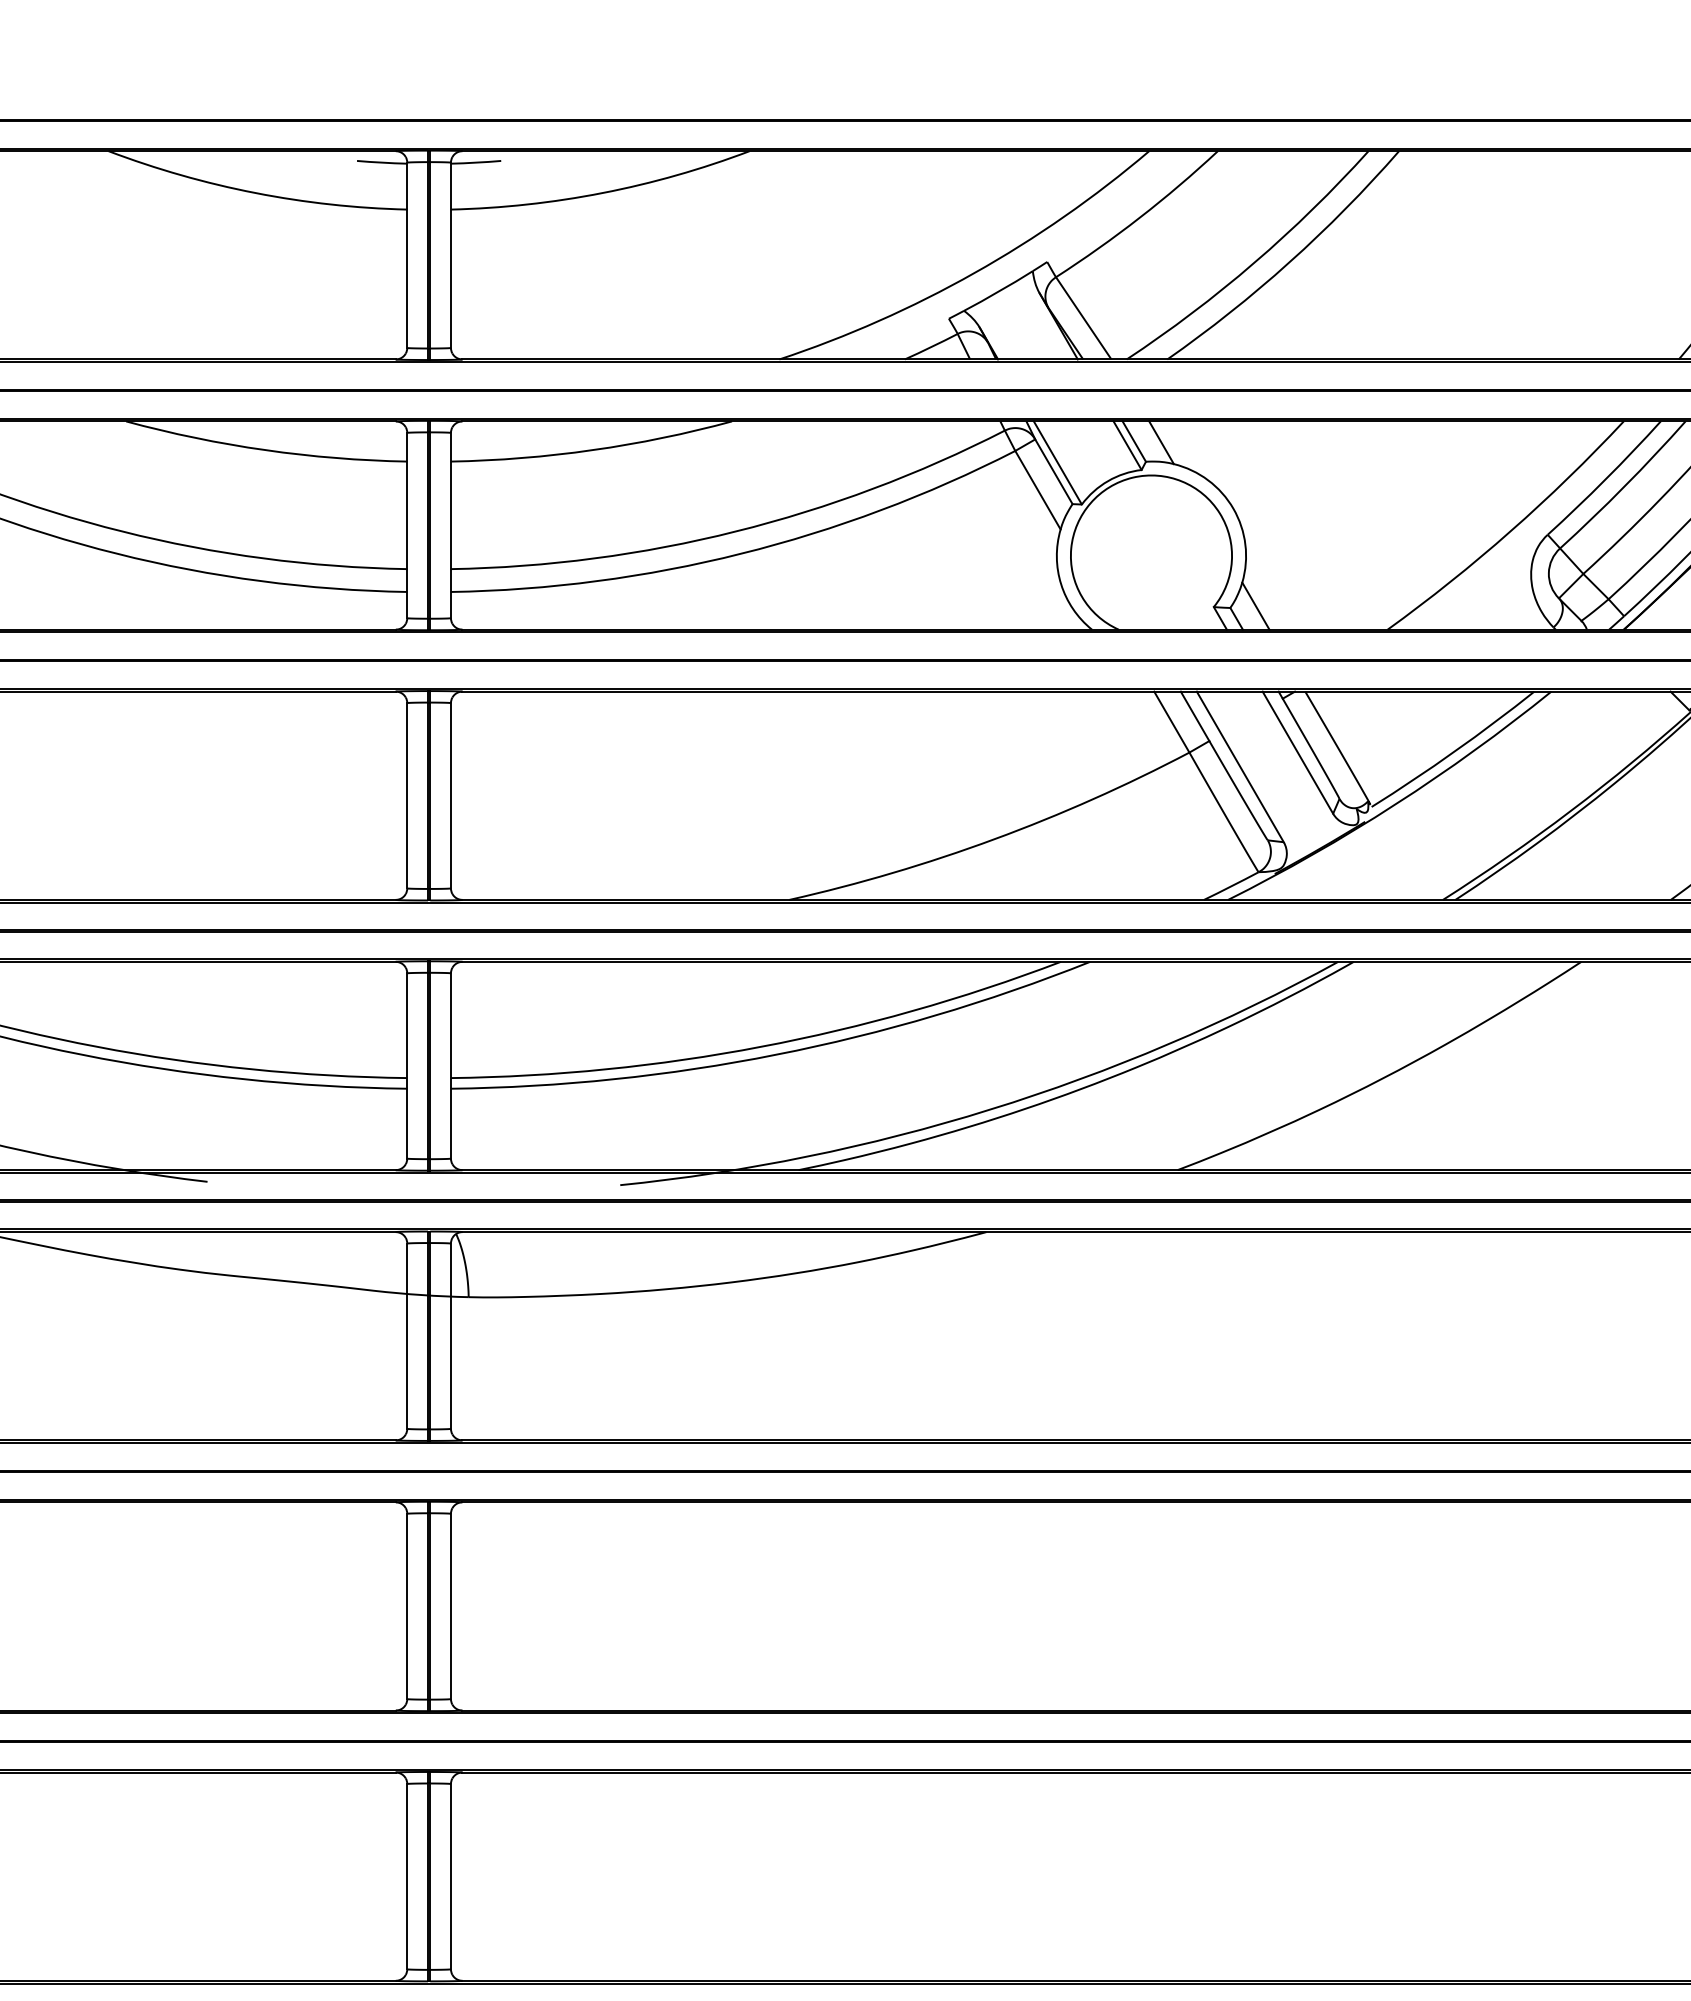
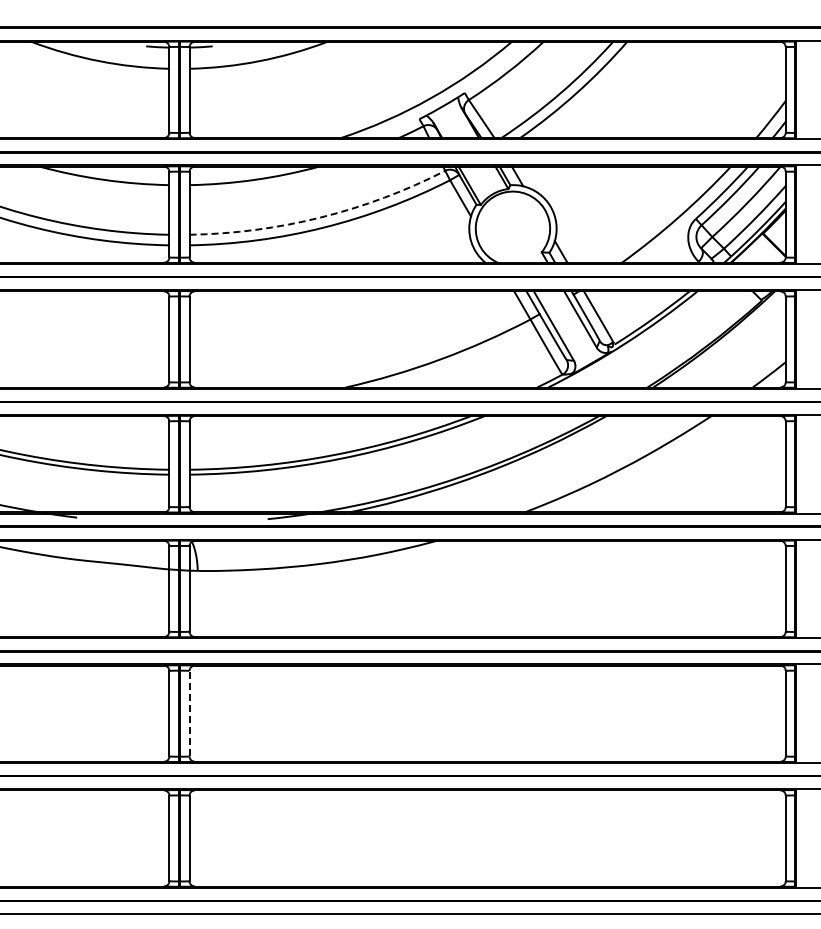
arc: (736, 531) -> (321, 217), solid -> dashed
line: (450, 1606) -> (189, 713), solid -> dashed

